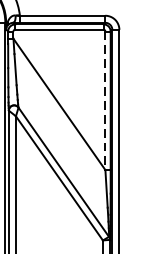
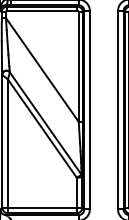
line: (105, 101) -> (78, 67), dashed -> solid

